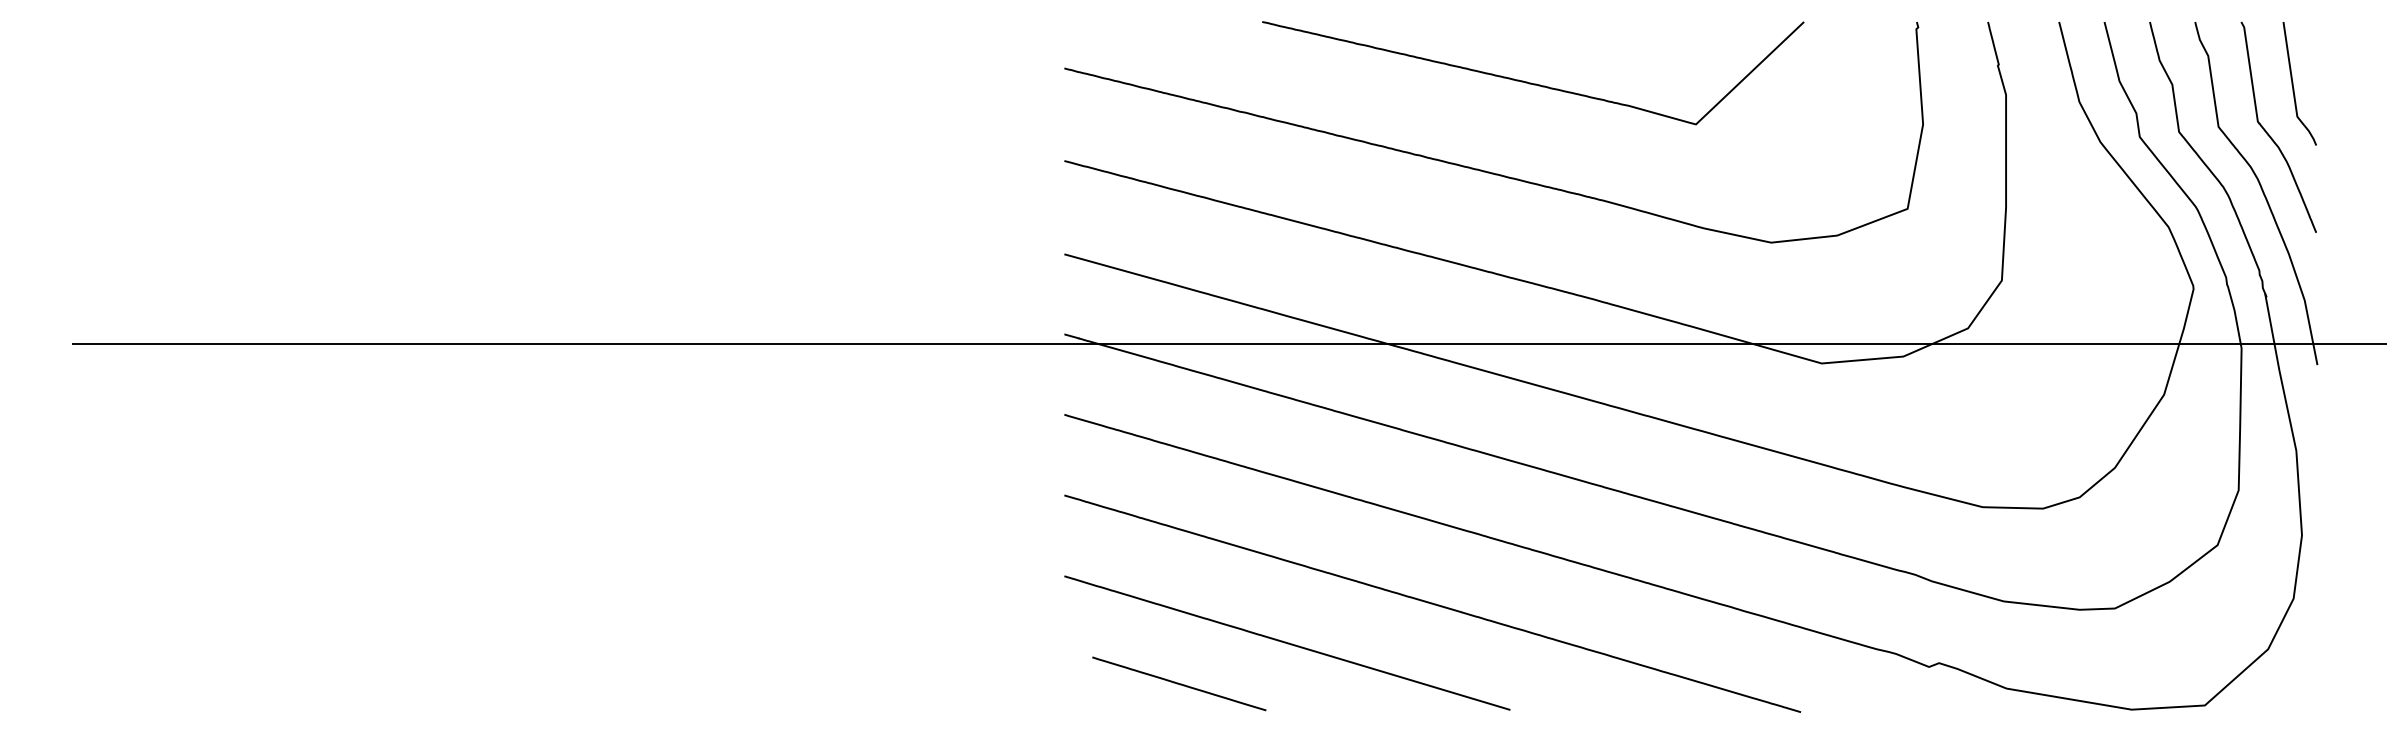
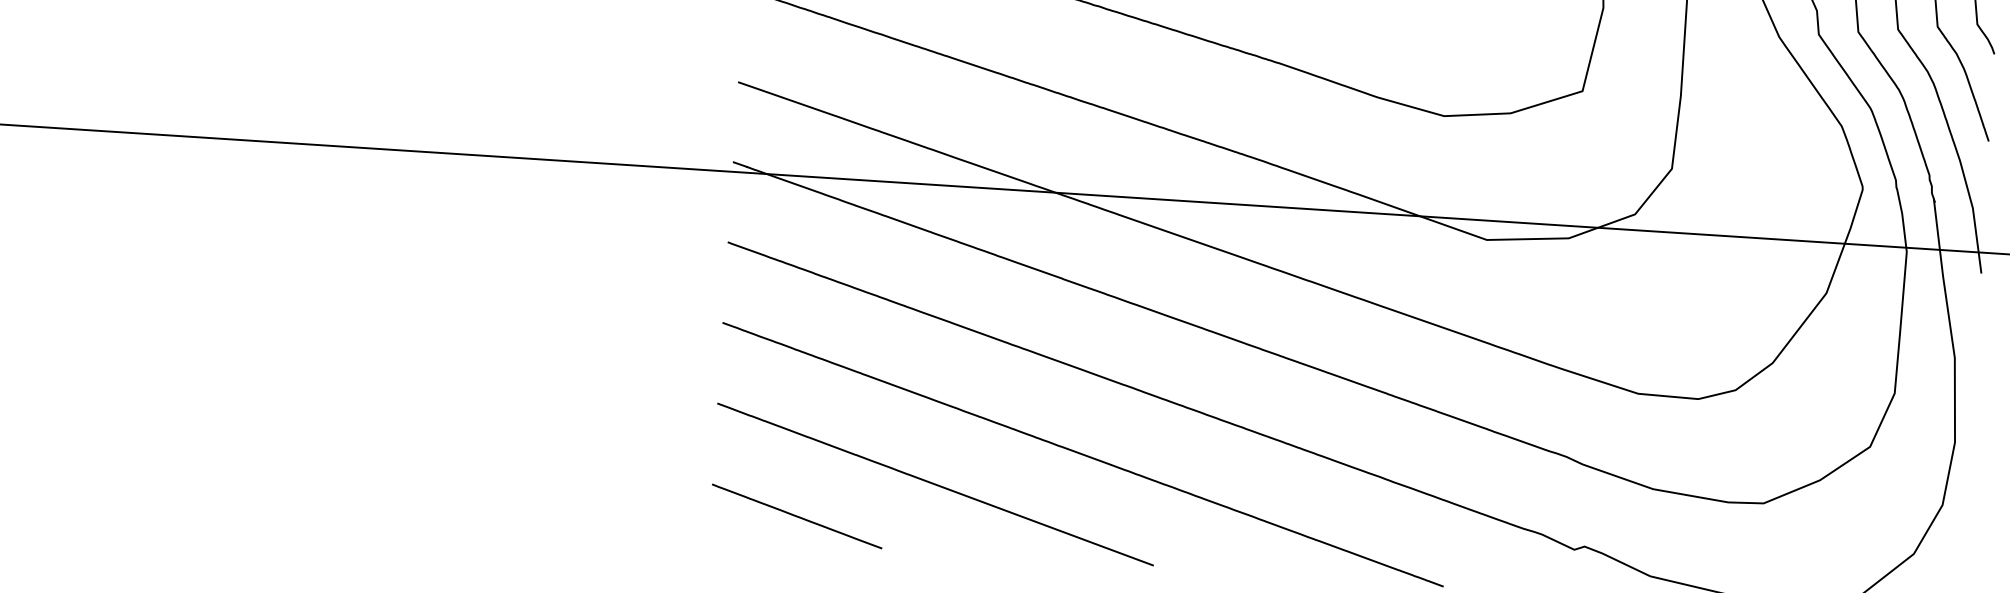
line: (1179, 683) -> (797, 516), moved

